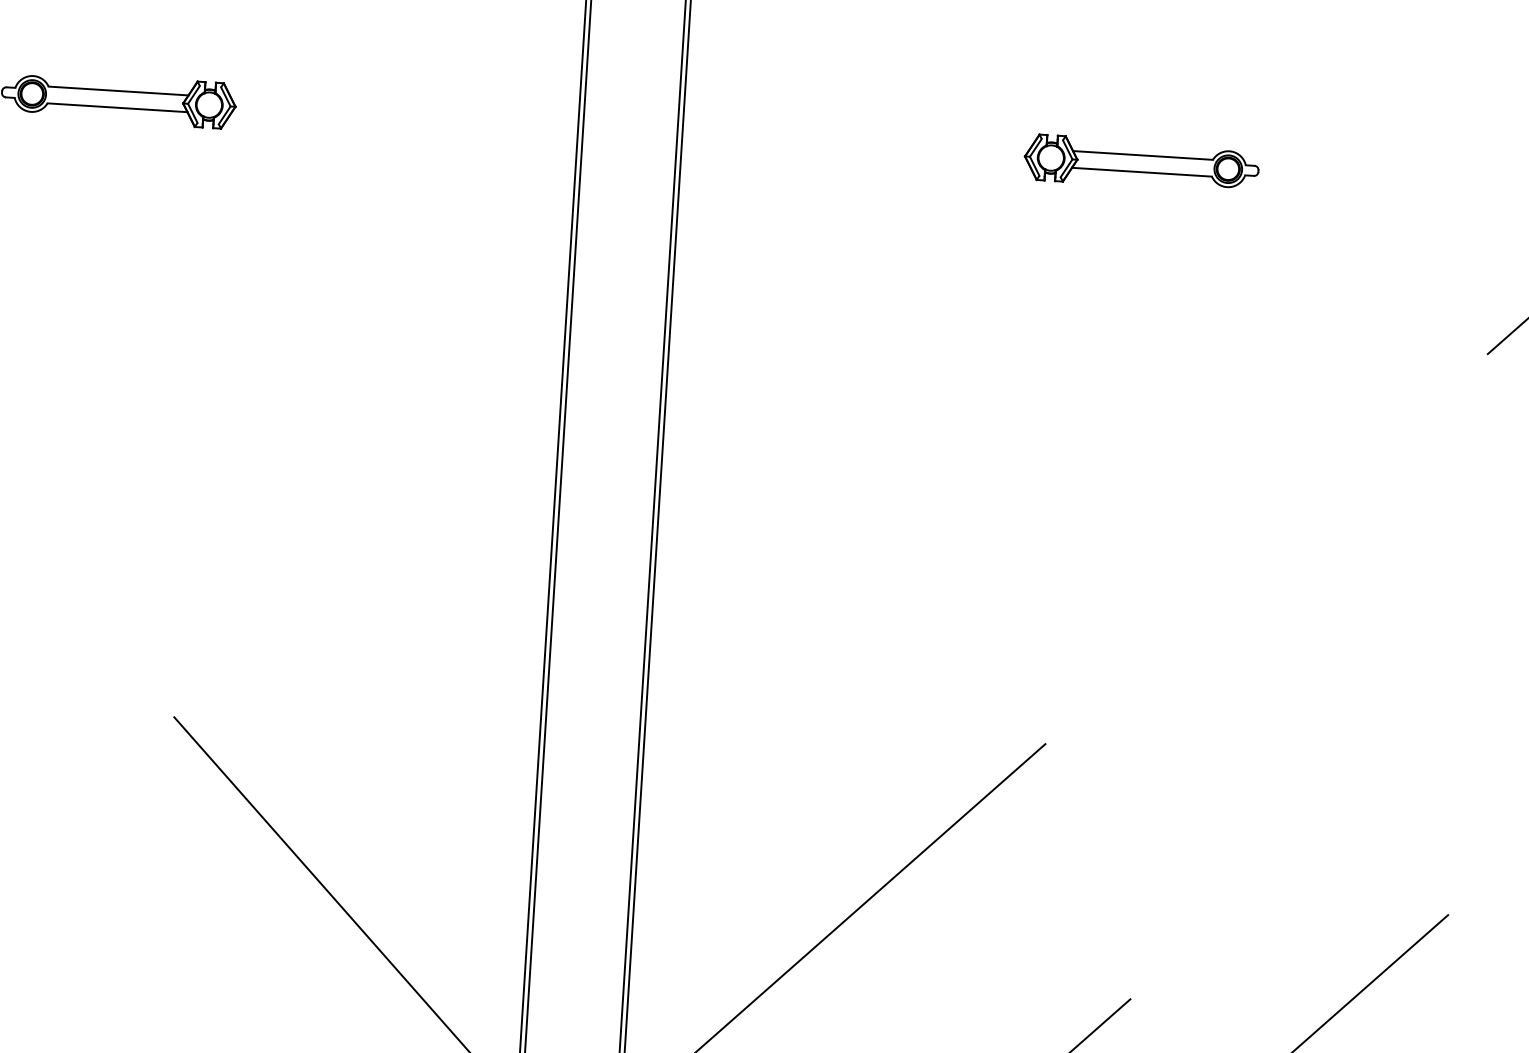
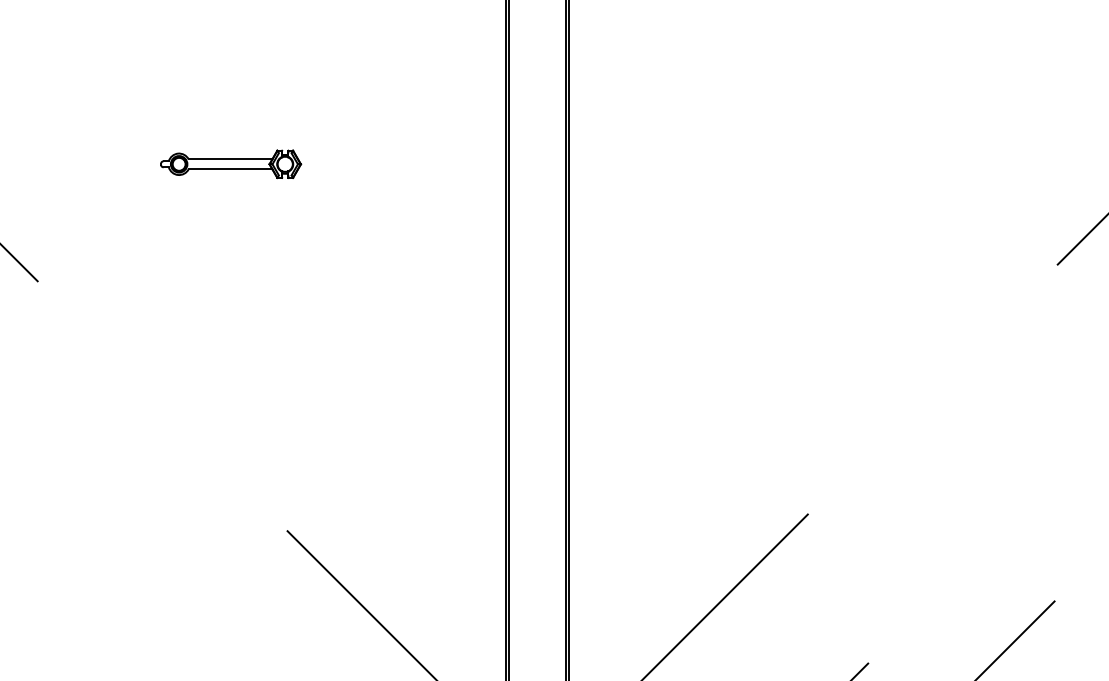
part: (1141, 164) -> (843, 164), removed

